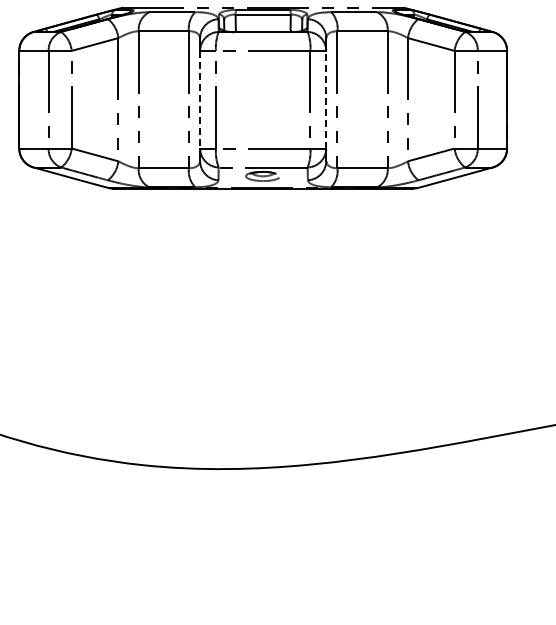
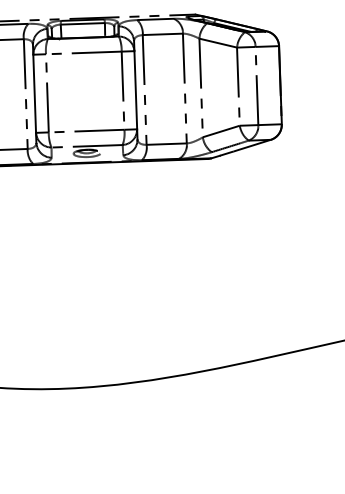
line: (200, 99) -> (35, 93), dashed -> solid
line: (326, 99) -> (135, 90), dashed -> solid

